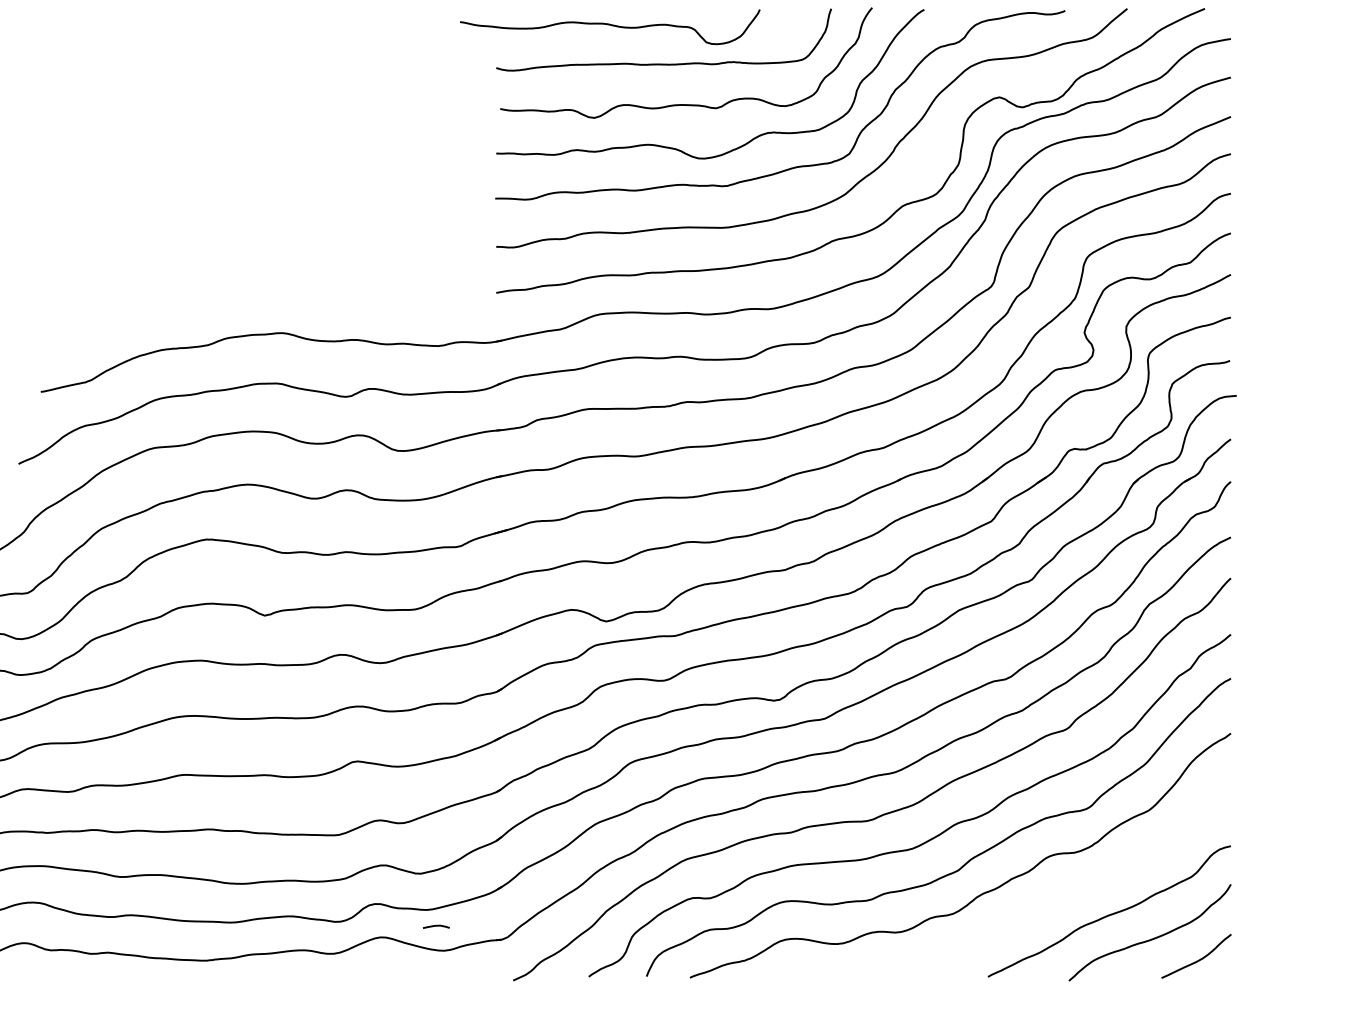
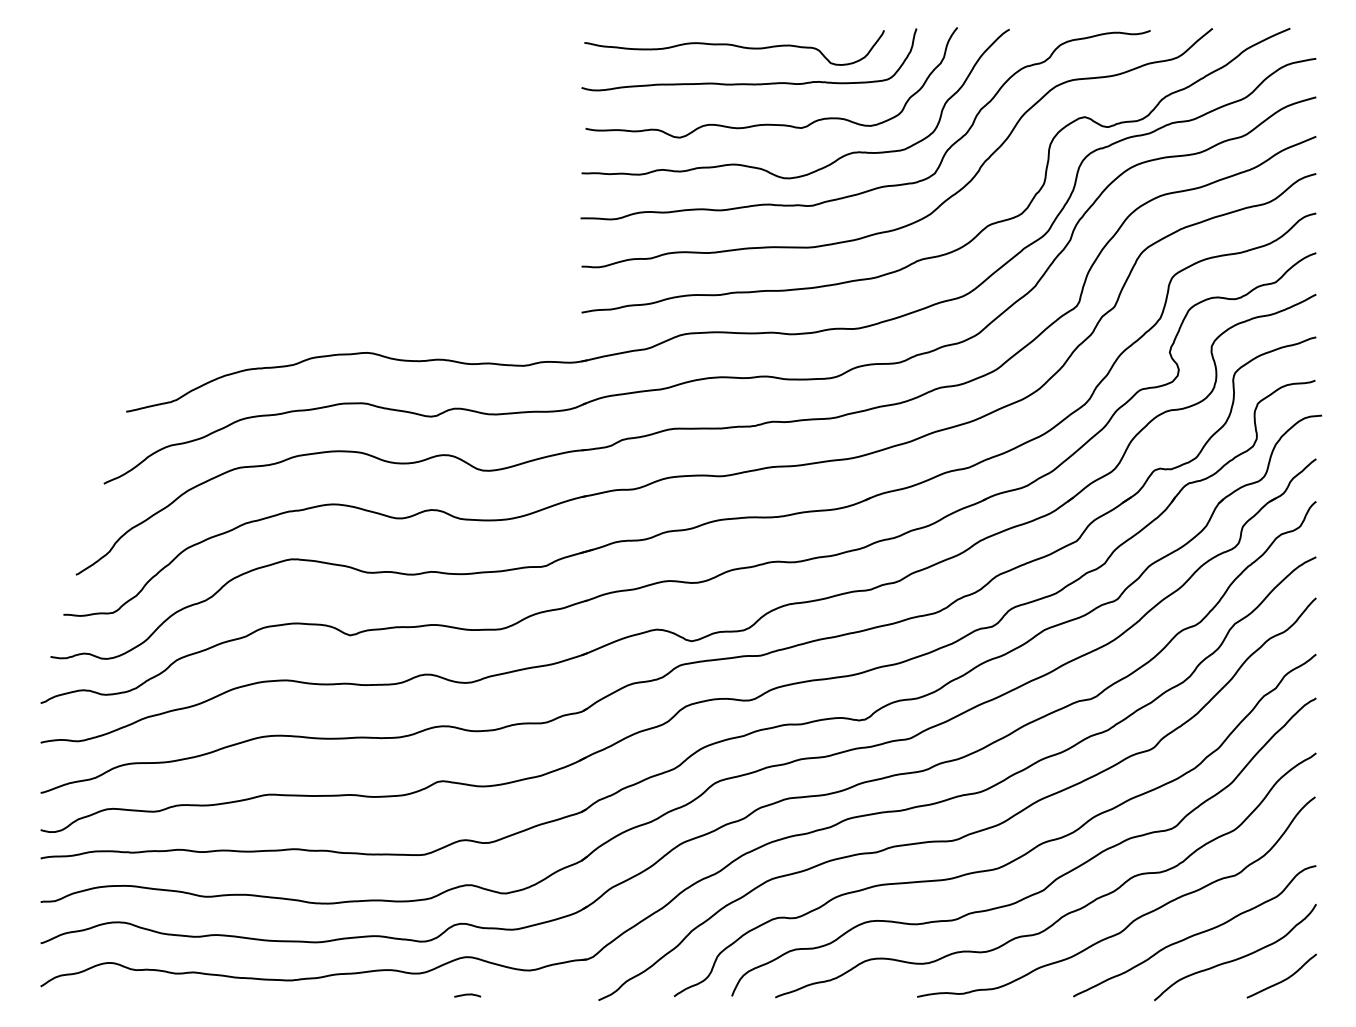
curve: (610, 25) -> (734, 46), moved
curve: (1047, 900) -> (1132, 920), added
curve: (436, 926) -> (467, 995), moved

